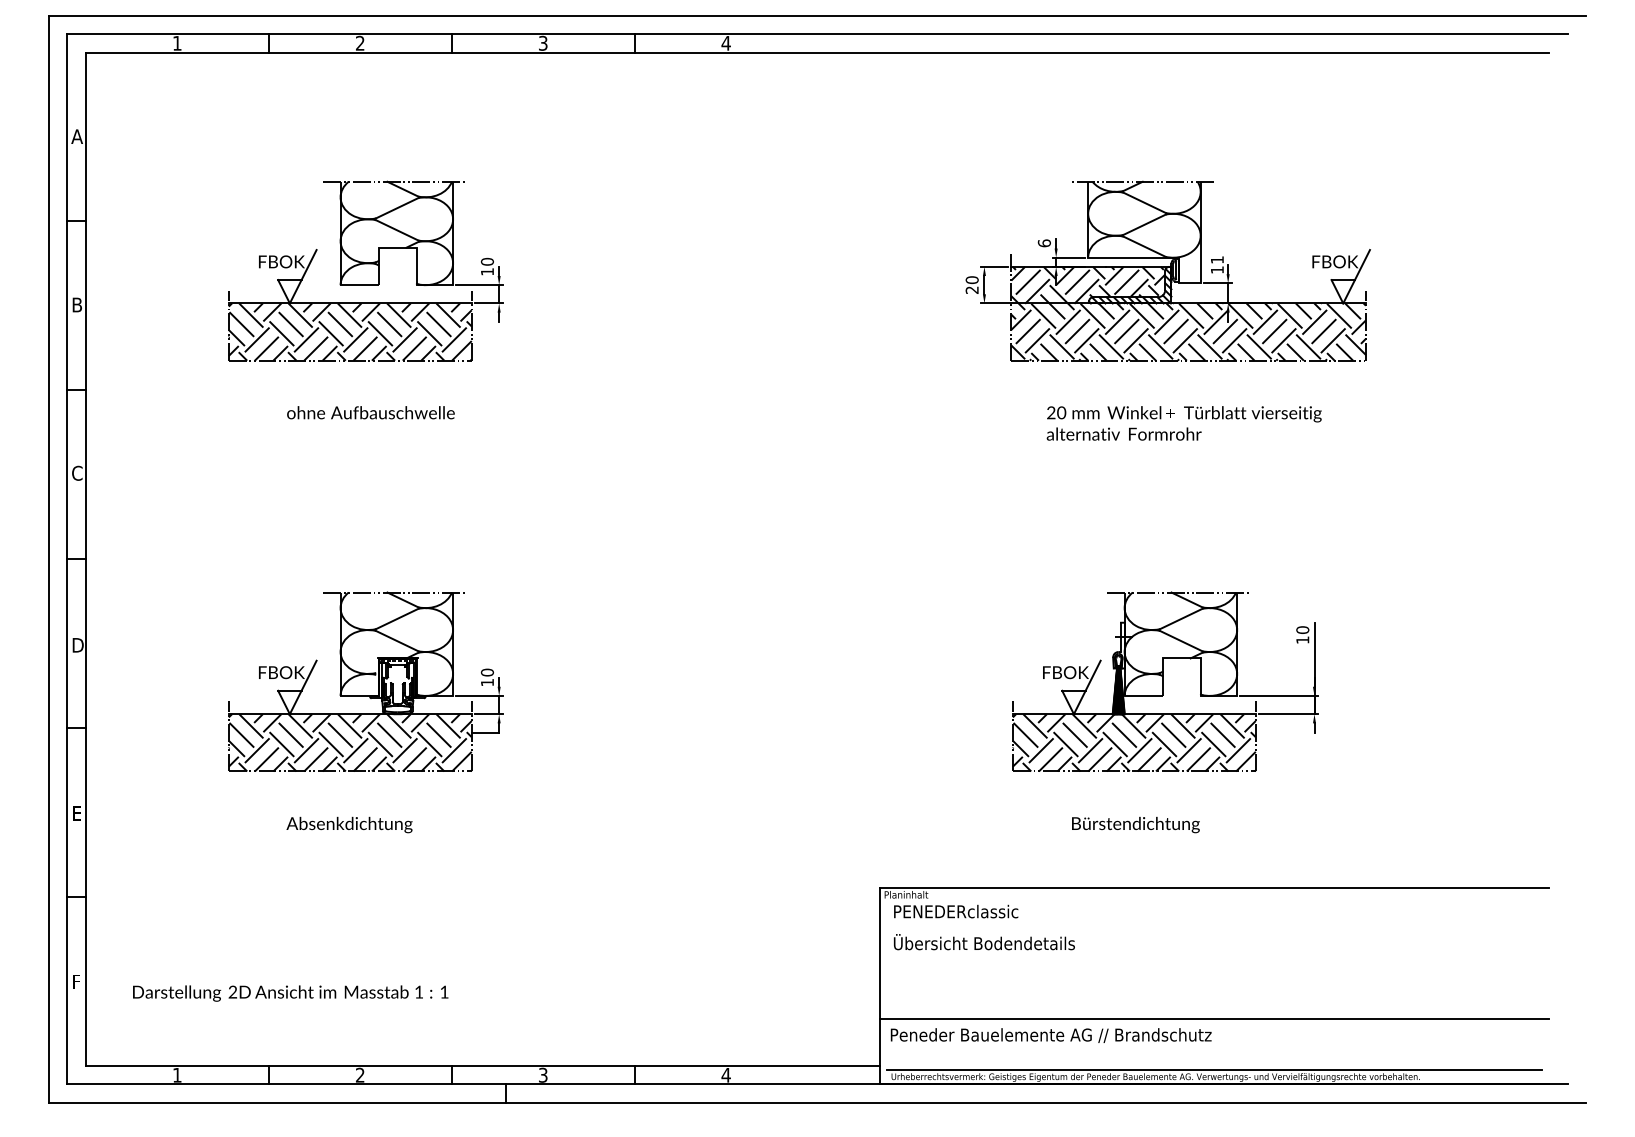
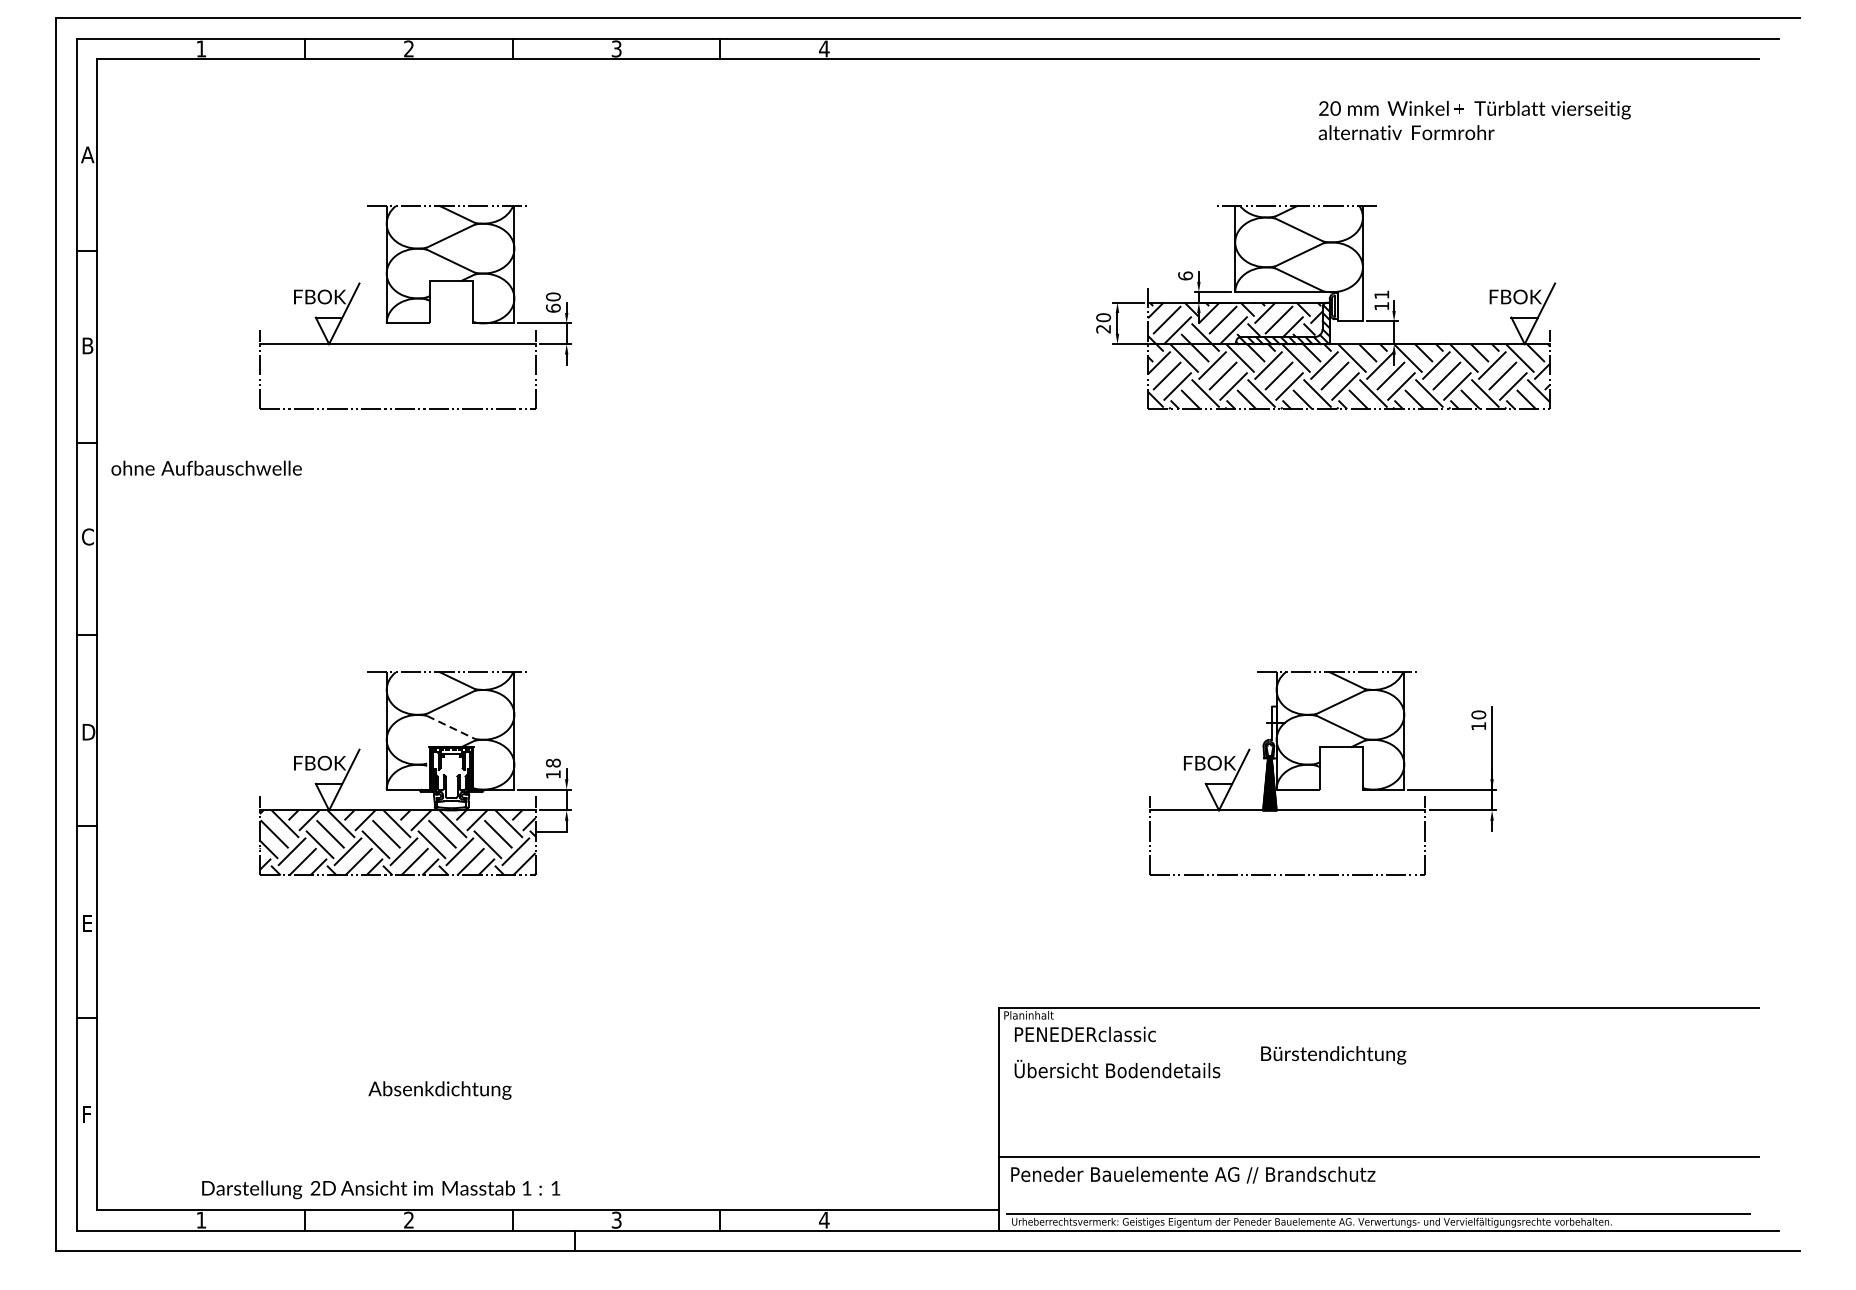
text: (487, 271) -> (553, 307), 10 -> 60
hatch: (349, 331) -> (396, 376), removed
text: (370, 412) -> (206, 467), moved
text: (1183, 423) -> (1473, 120), moved
line: (397, 641) -> (451, 727), solid -> dashed
text: (487, 672) -> (553, 763), 10 -> 18
hatch: (1133, 742) -> (1286, 842), removed
text: (349, 824) -> (439, 1089), moved
text: (1135, 824) -> (1333, 1054), moved
text: (290, 993) -> (380, 1189), moved

